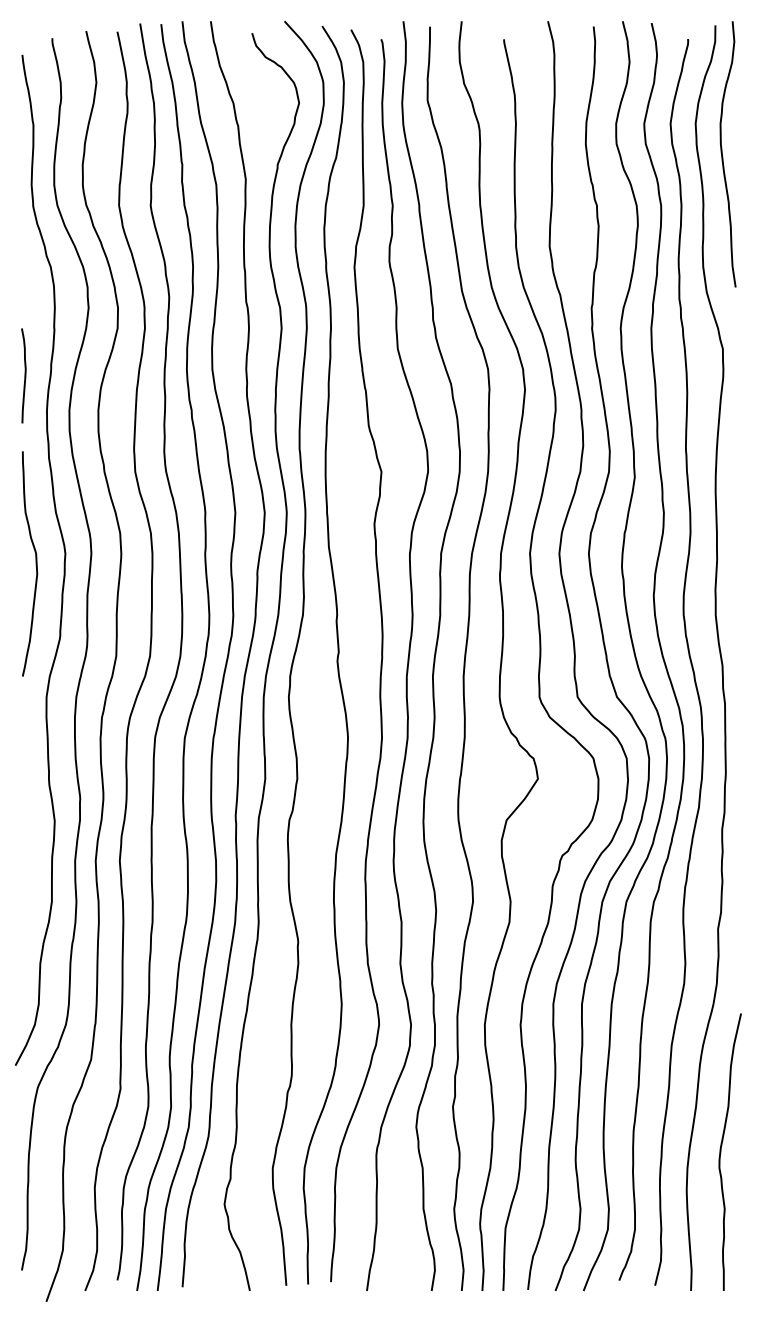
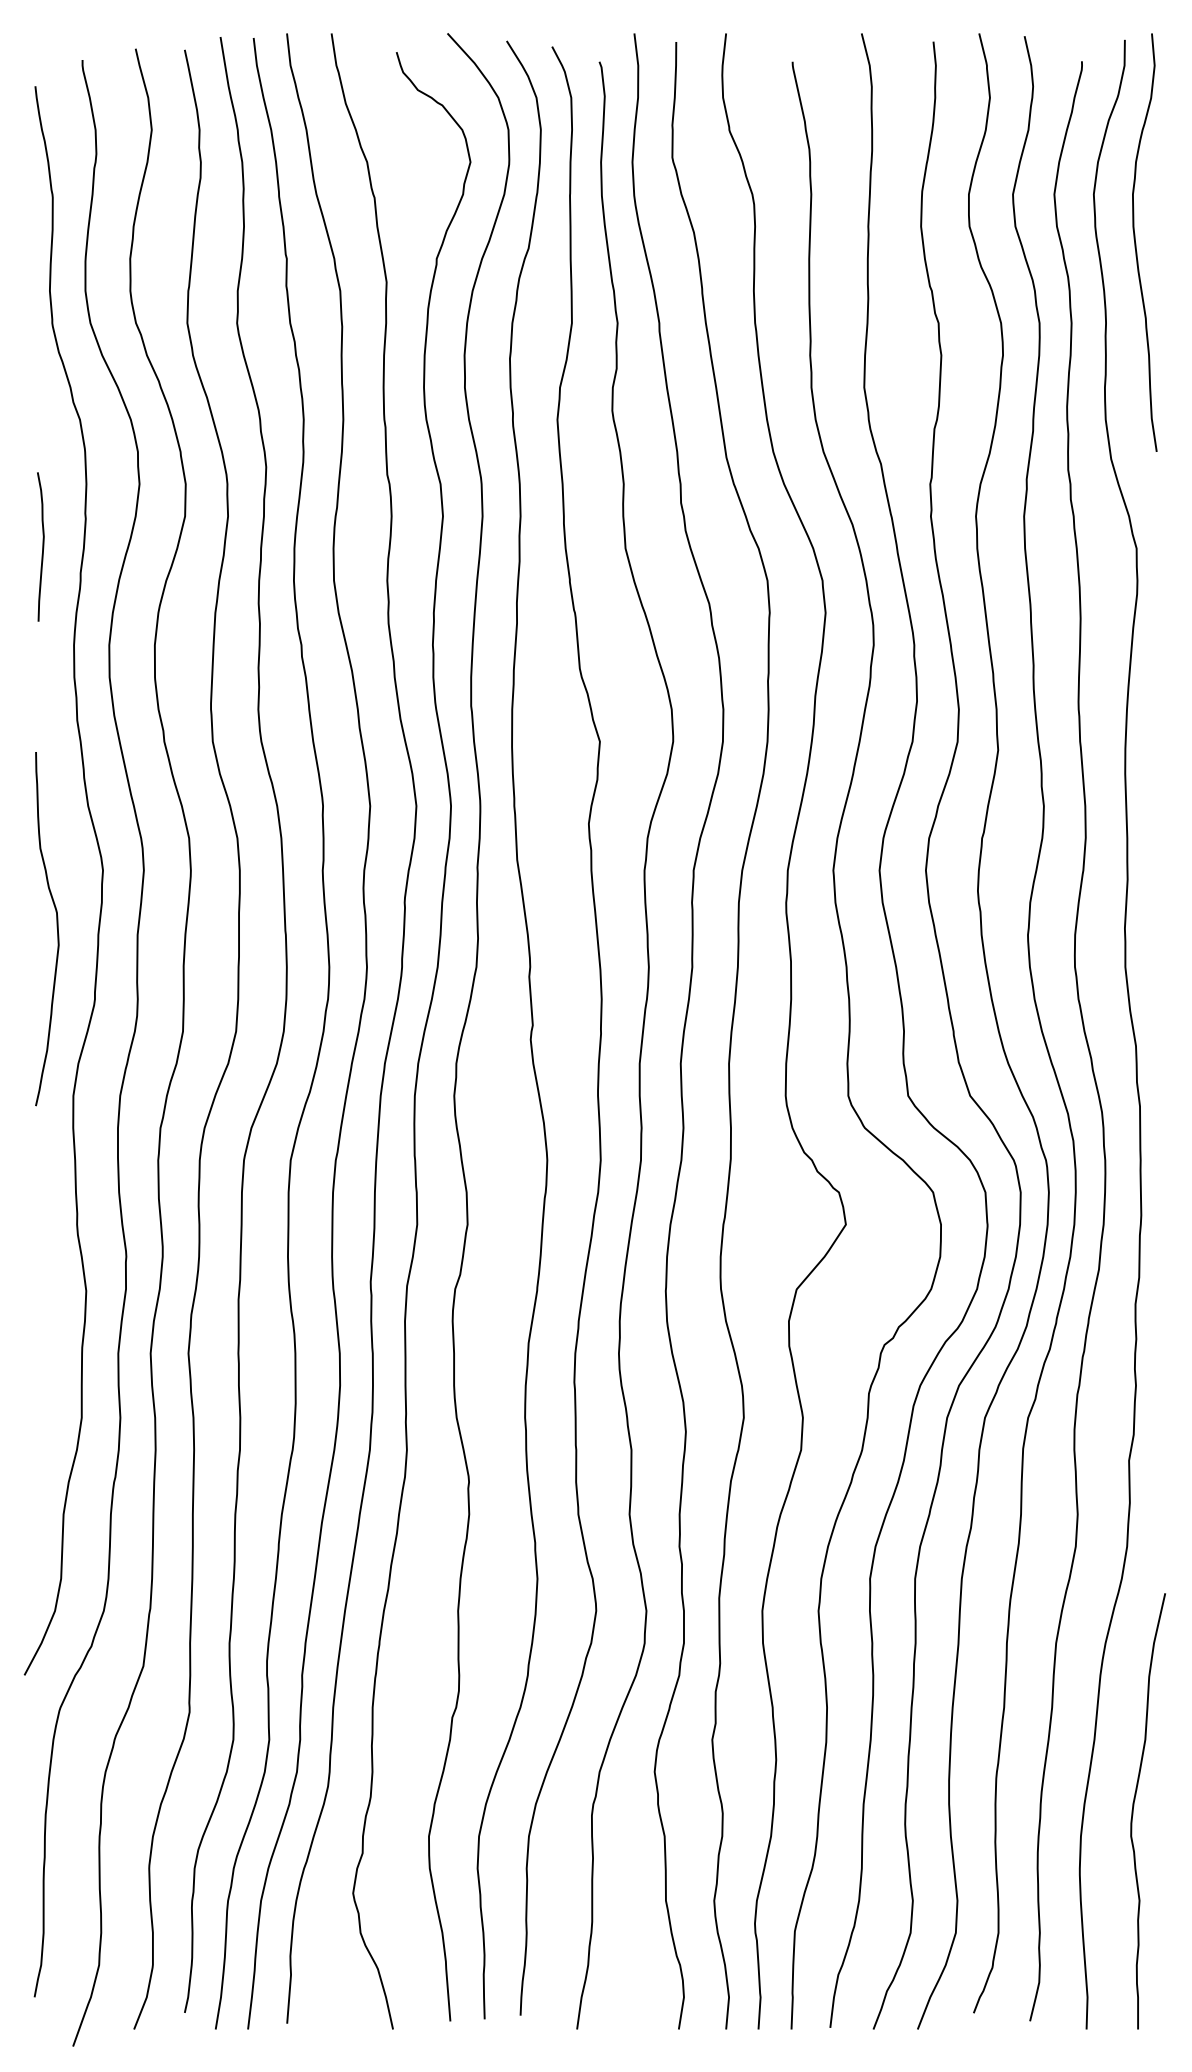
curve: (24, 375) -> (41, 546), moved
curve: (35, 563) -> (55, 928), moved

